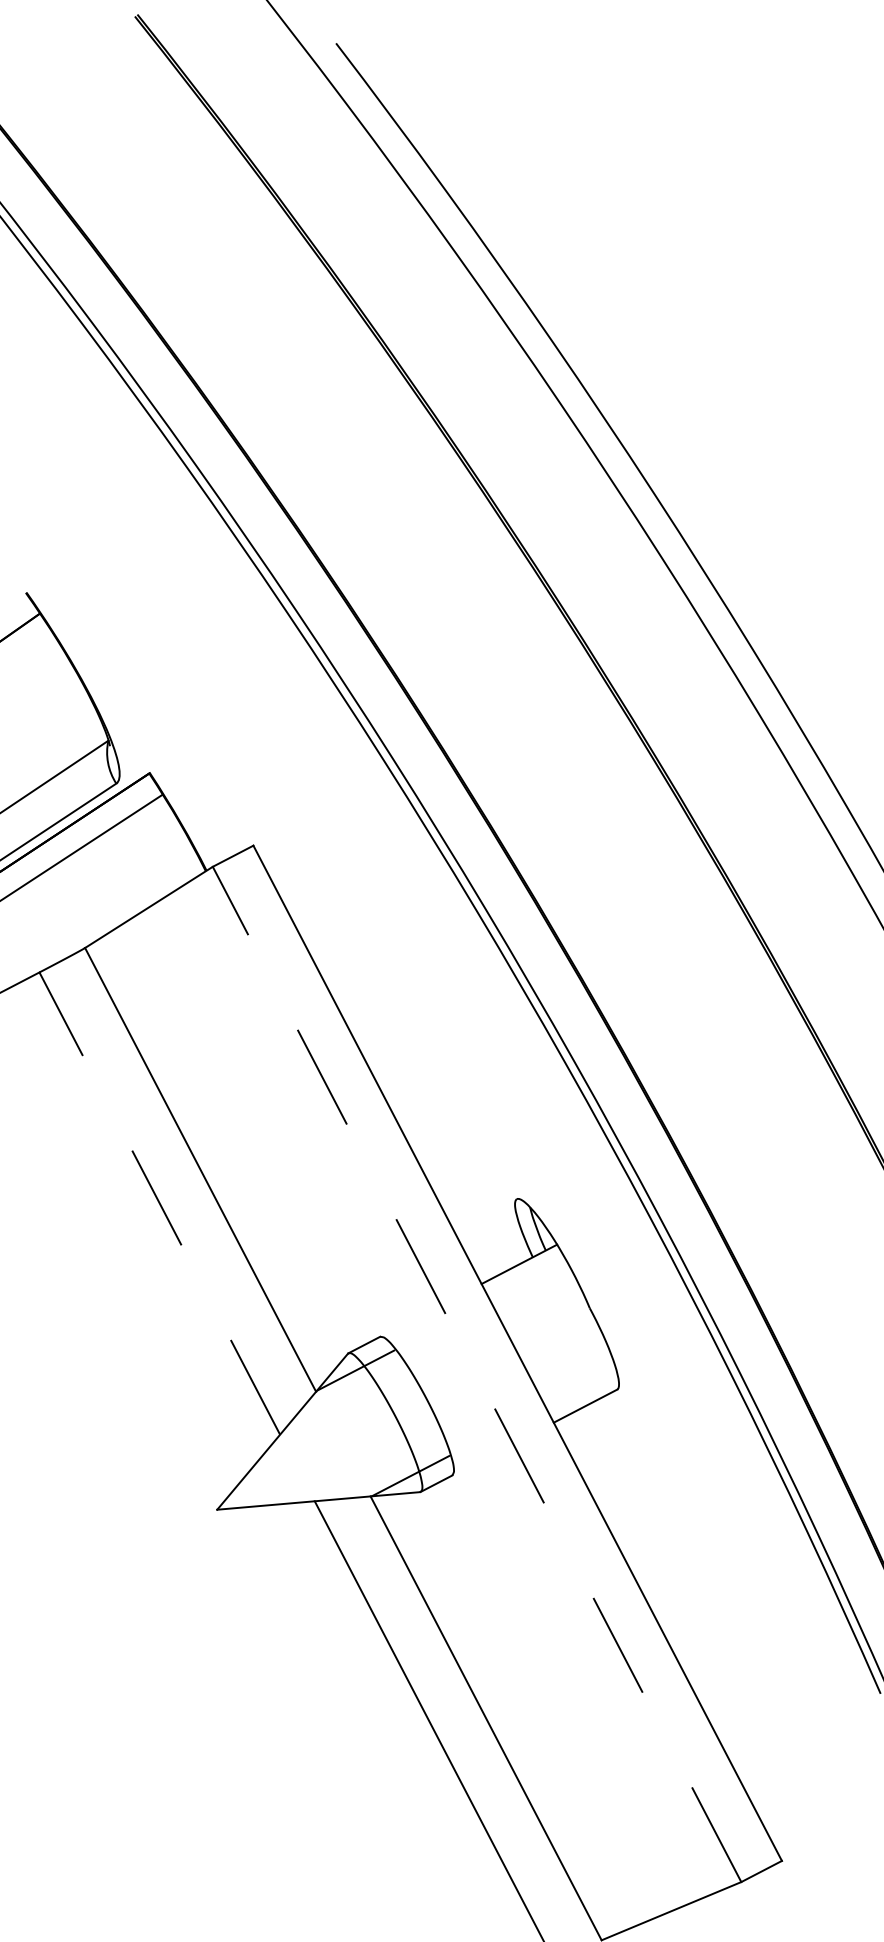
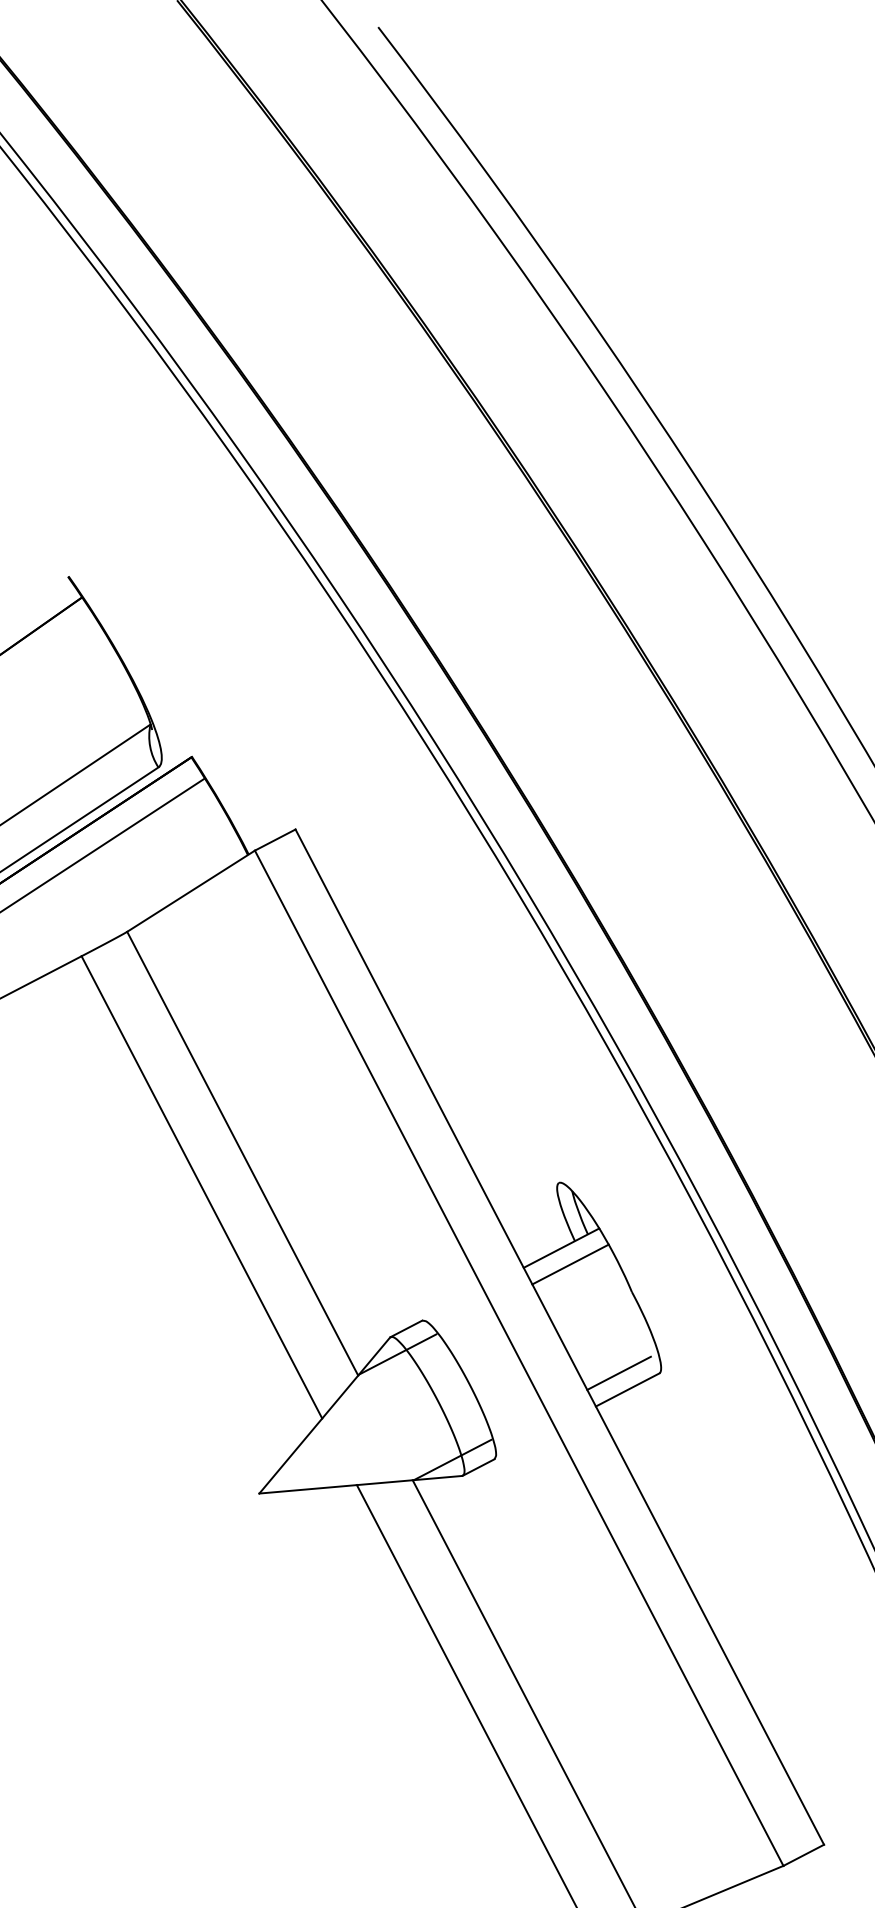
line: (159, 1203) -> (201, 1187), dashed -> solid
line: (528, 1280) -> (570, 1264), added
line: (476, 1374) -> (518, 1358), dashed -> solid
line: (576, 1389) -> (618, 1373), added

